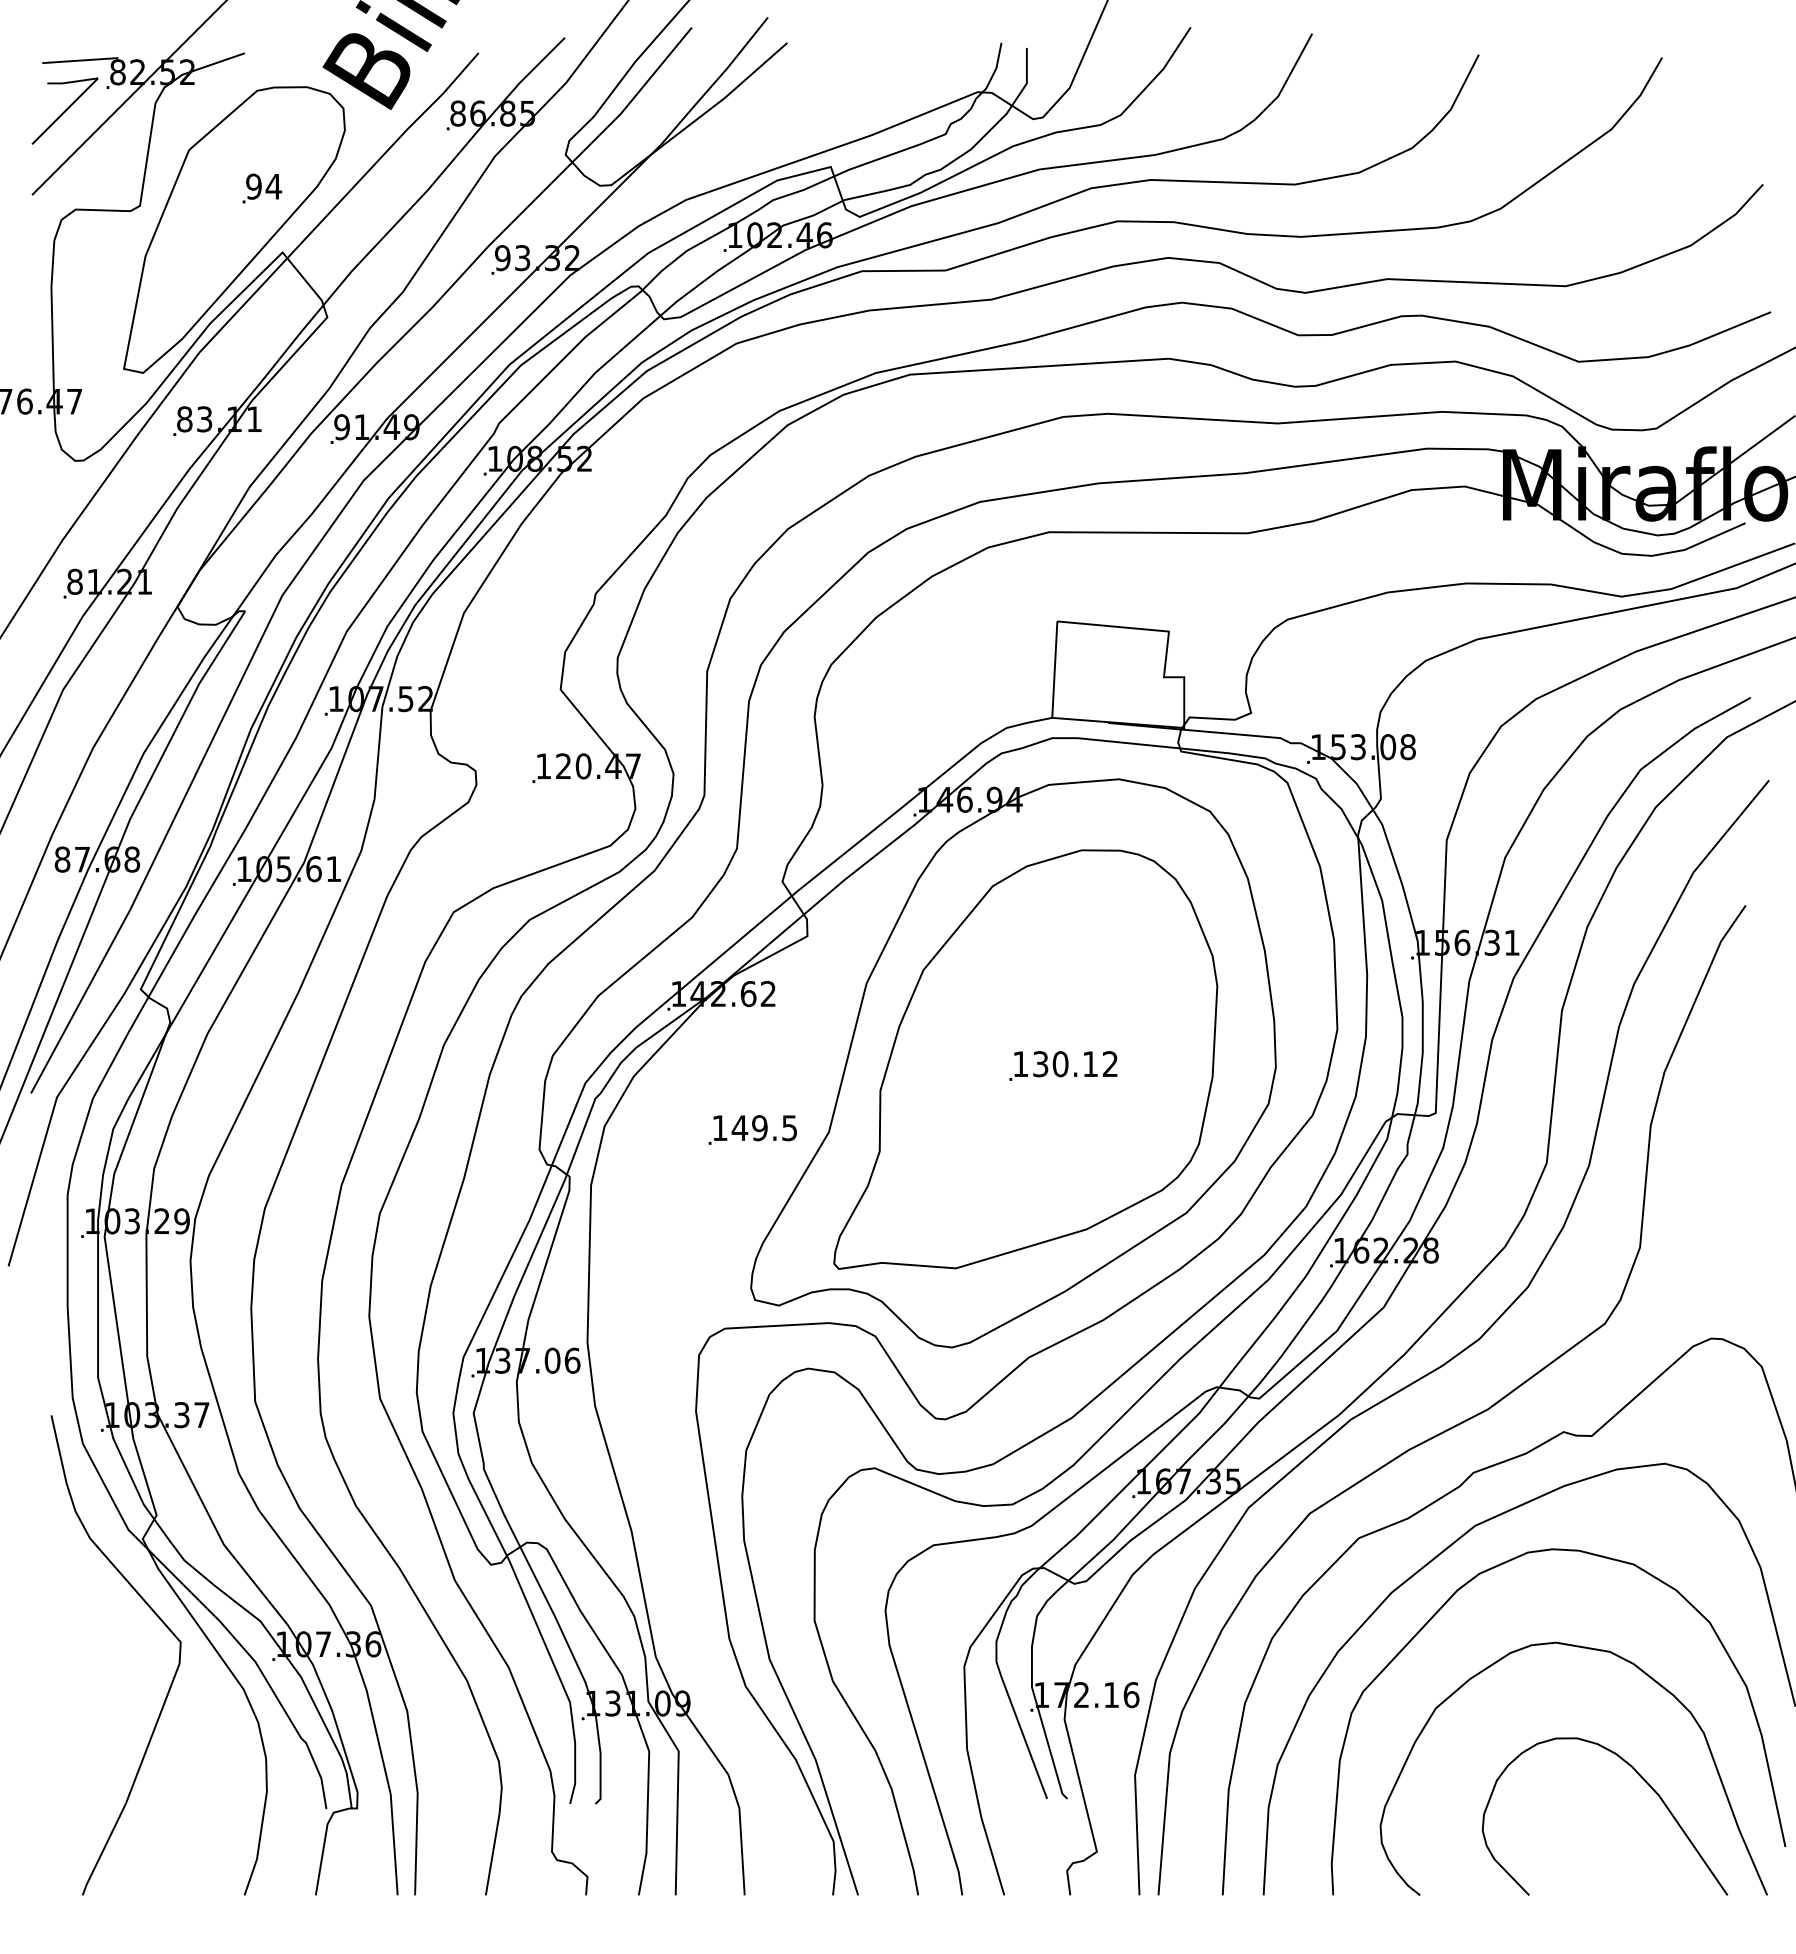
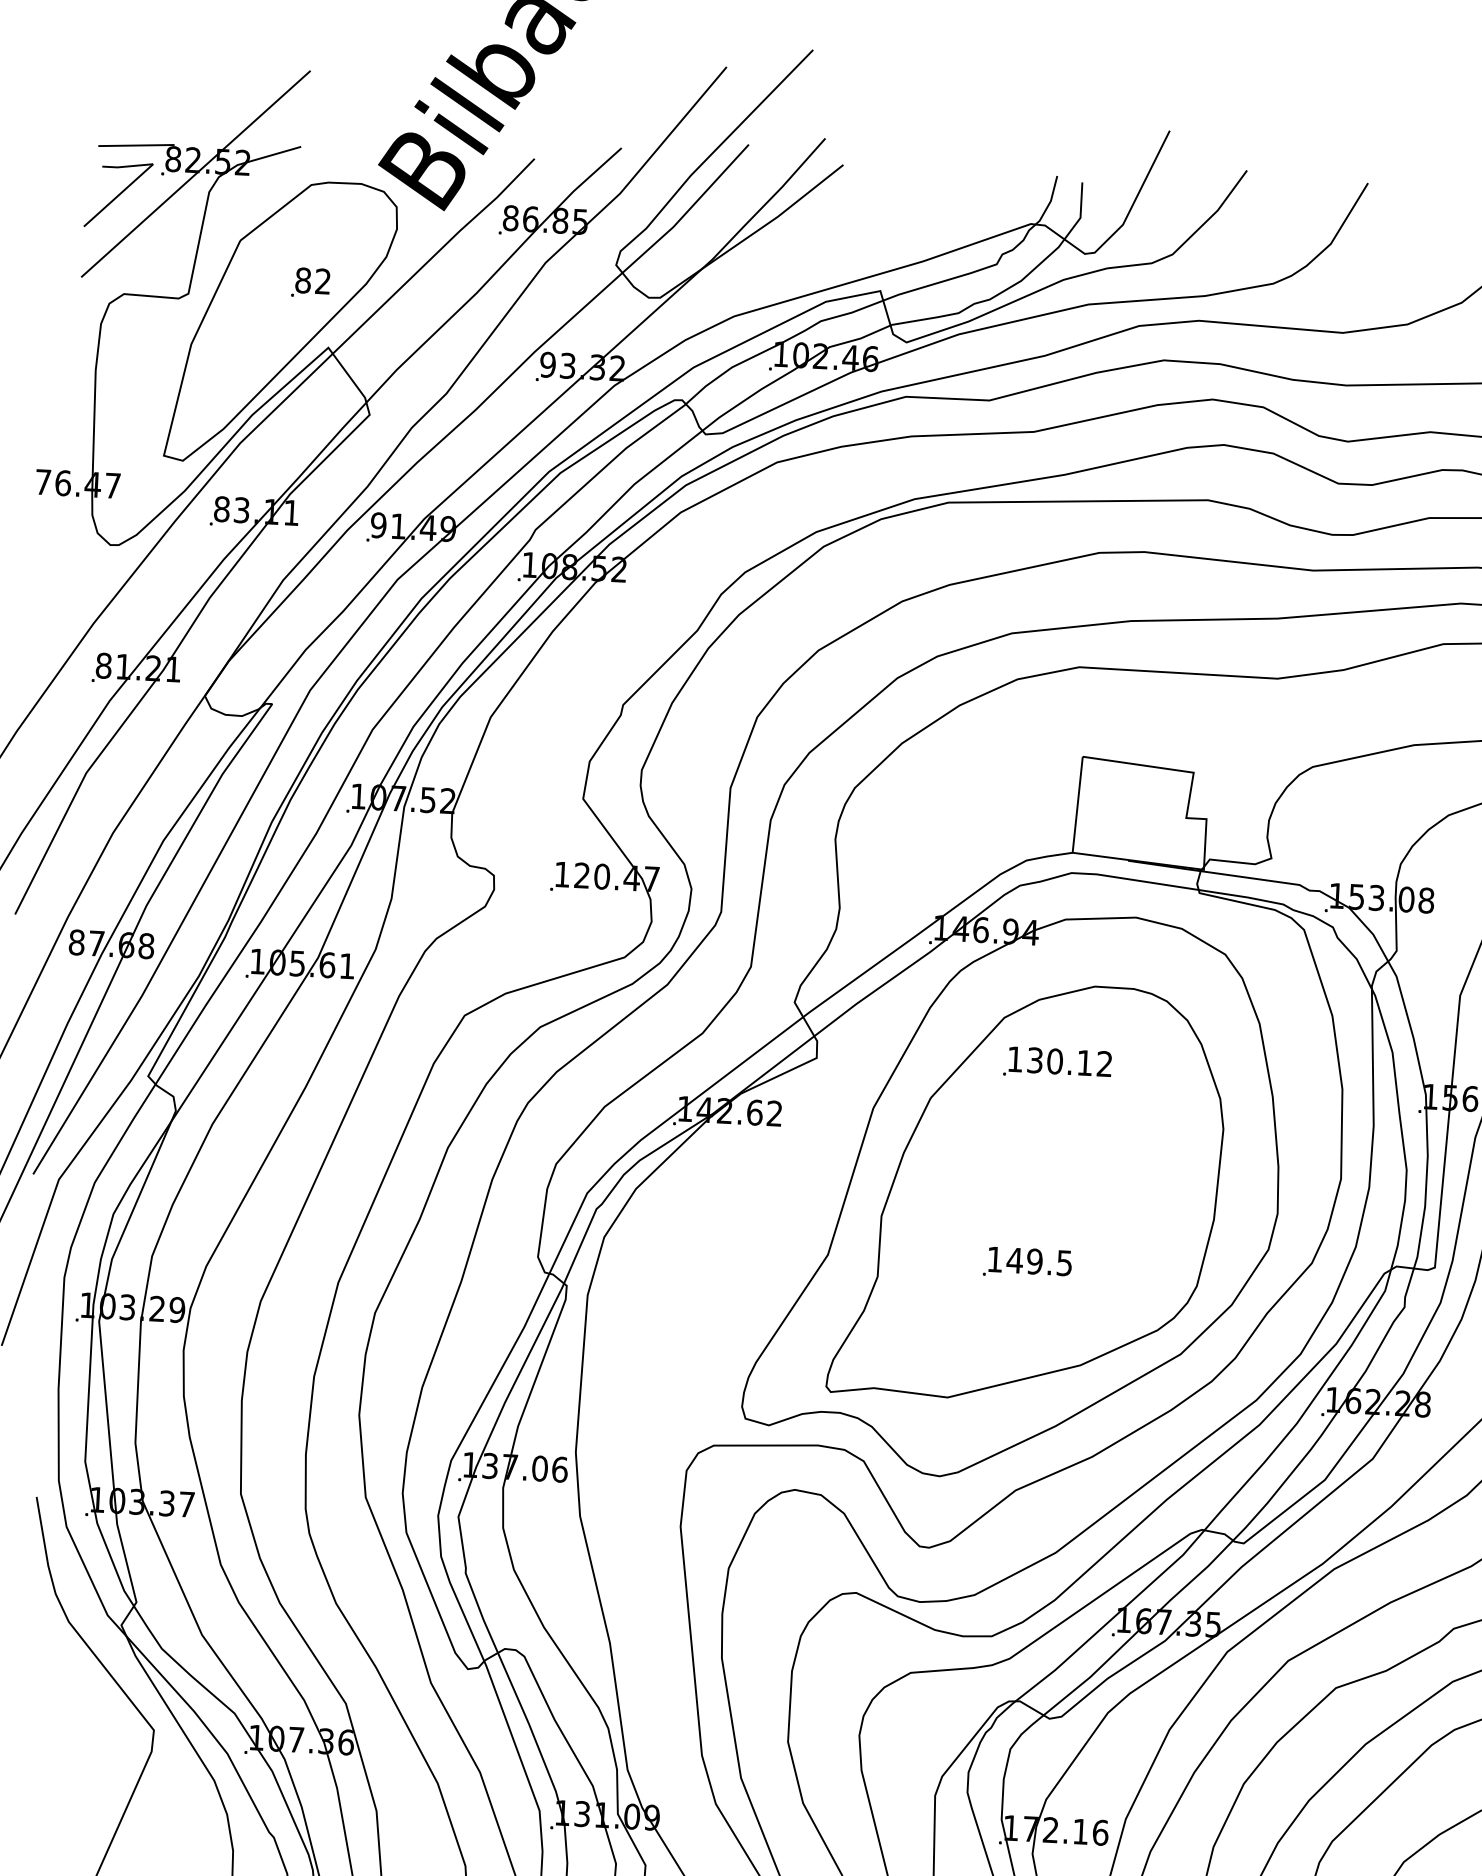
text: (264, 186) -> (313, 280), 94 -> 82
part: (1063, 1065) -> (1057, 1062), moved
part: (752, 1129) -> (1027, 1262), moved

